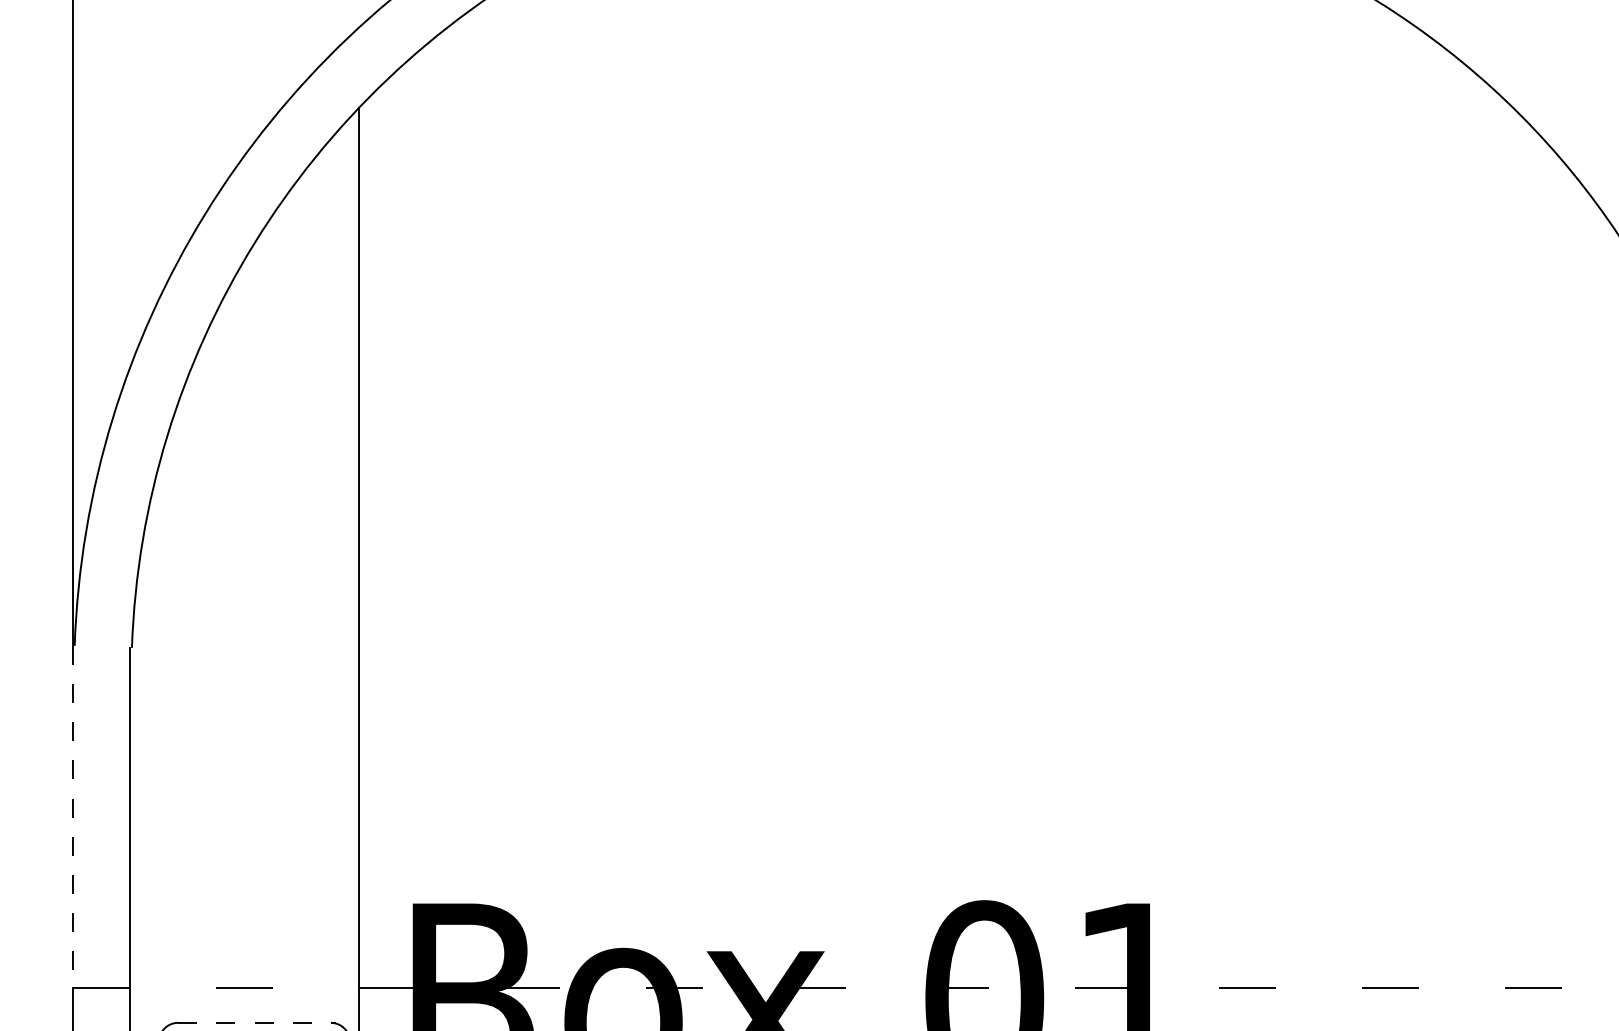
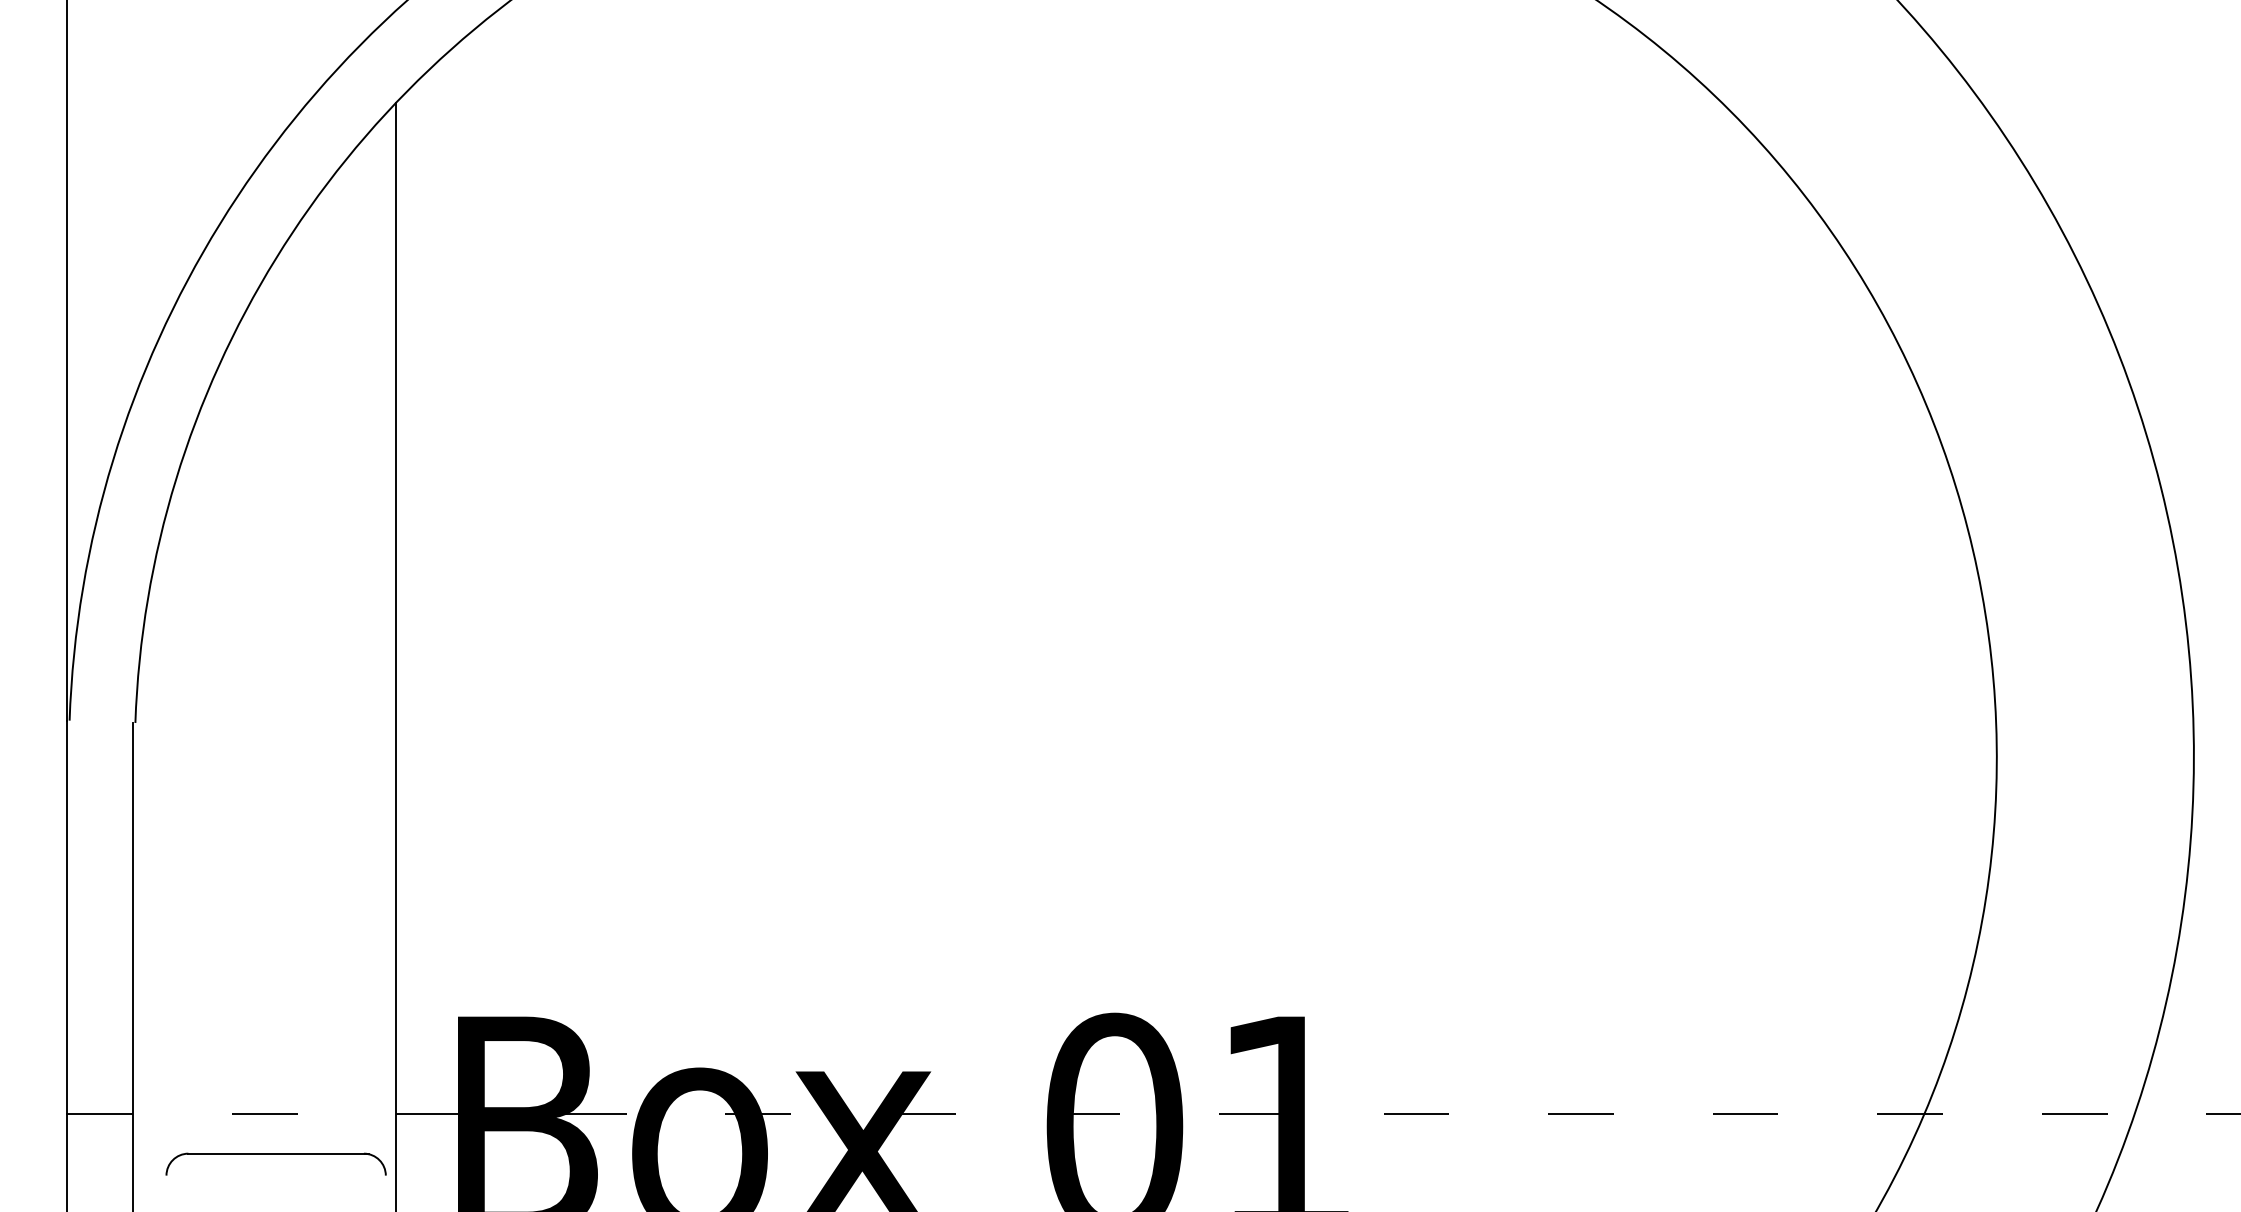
line: (72, 817) -> (67, 917), dashed -> solid
line: (257, 1022) -> (279, 1153), dashed -> solid

